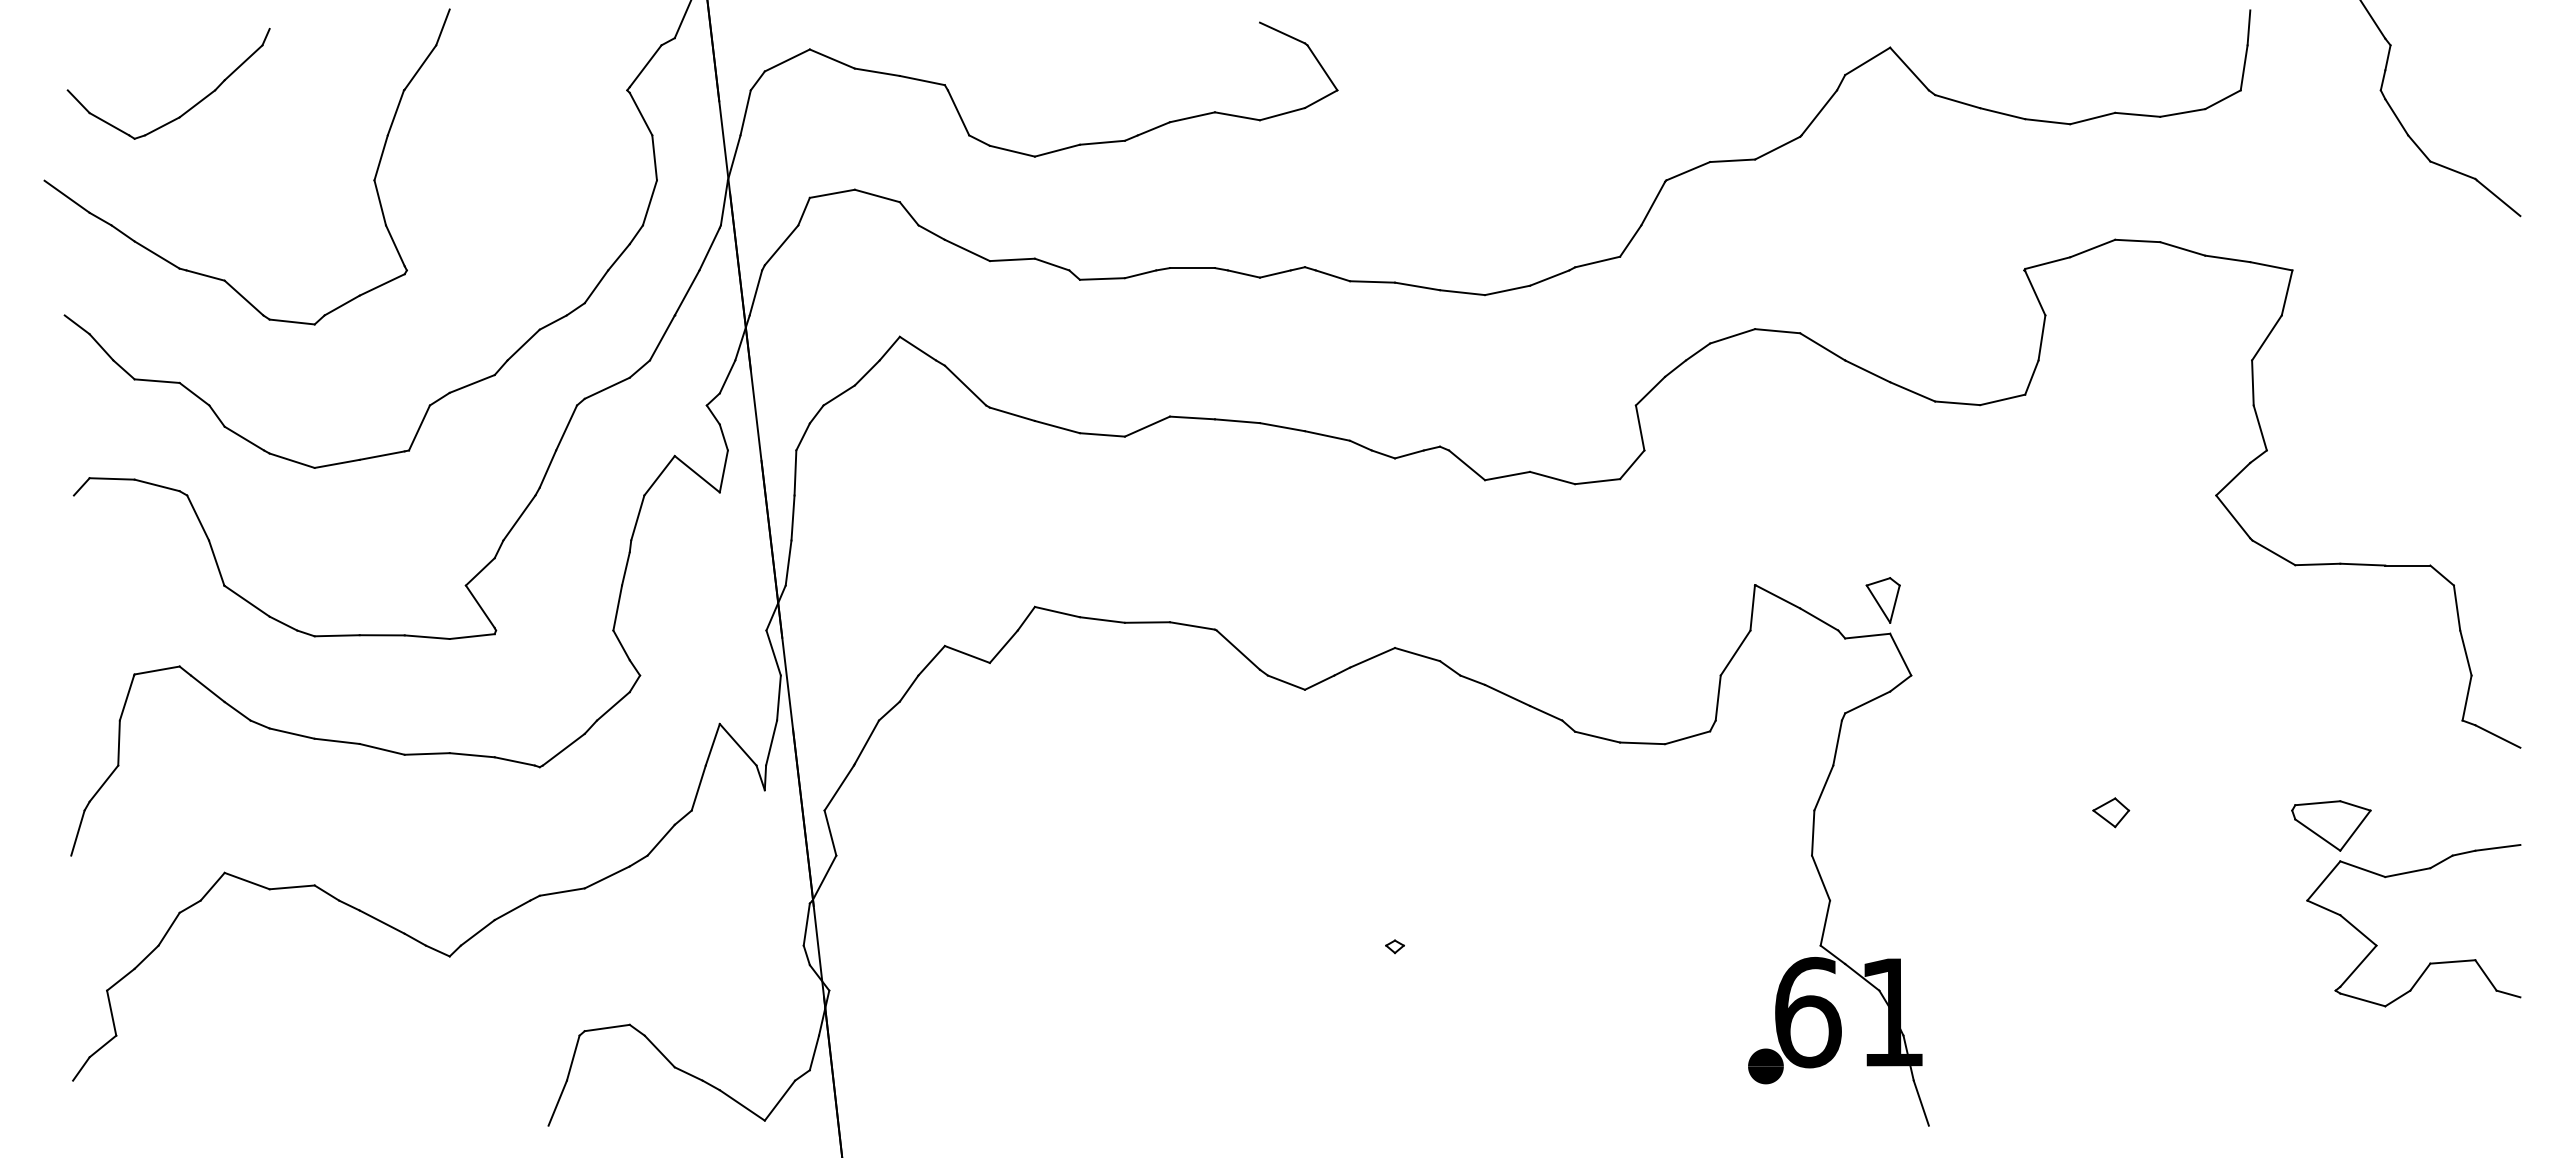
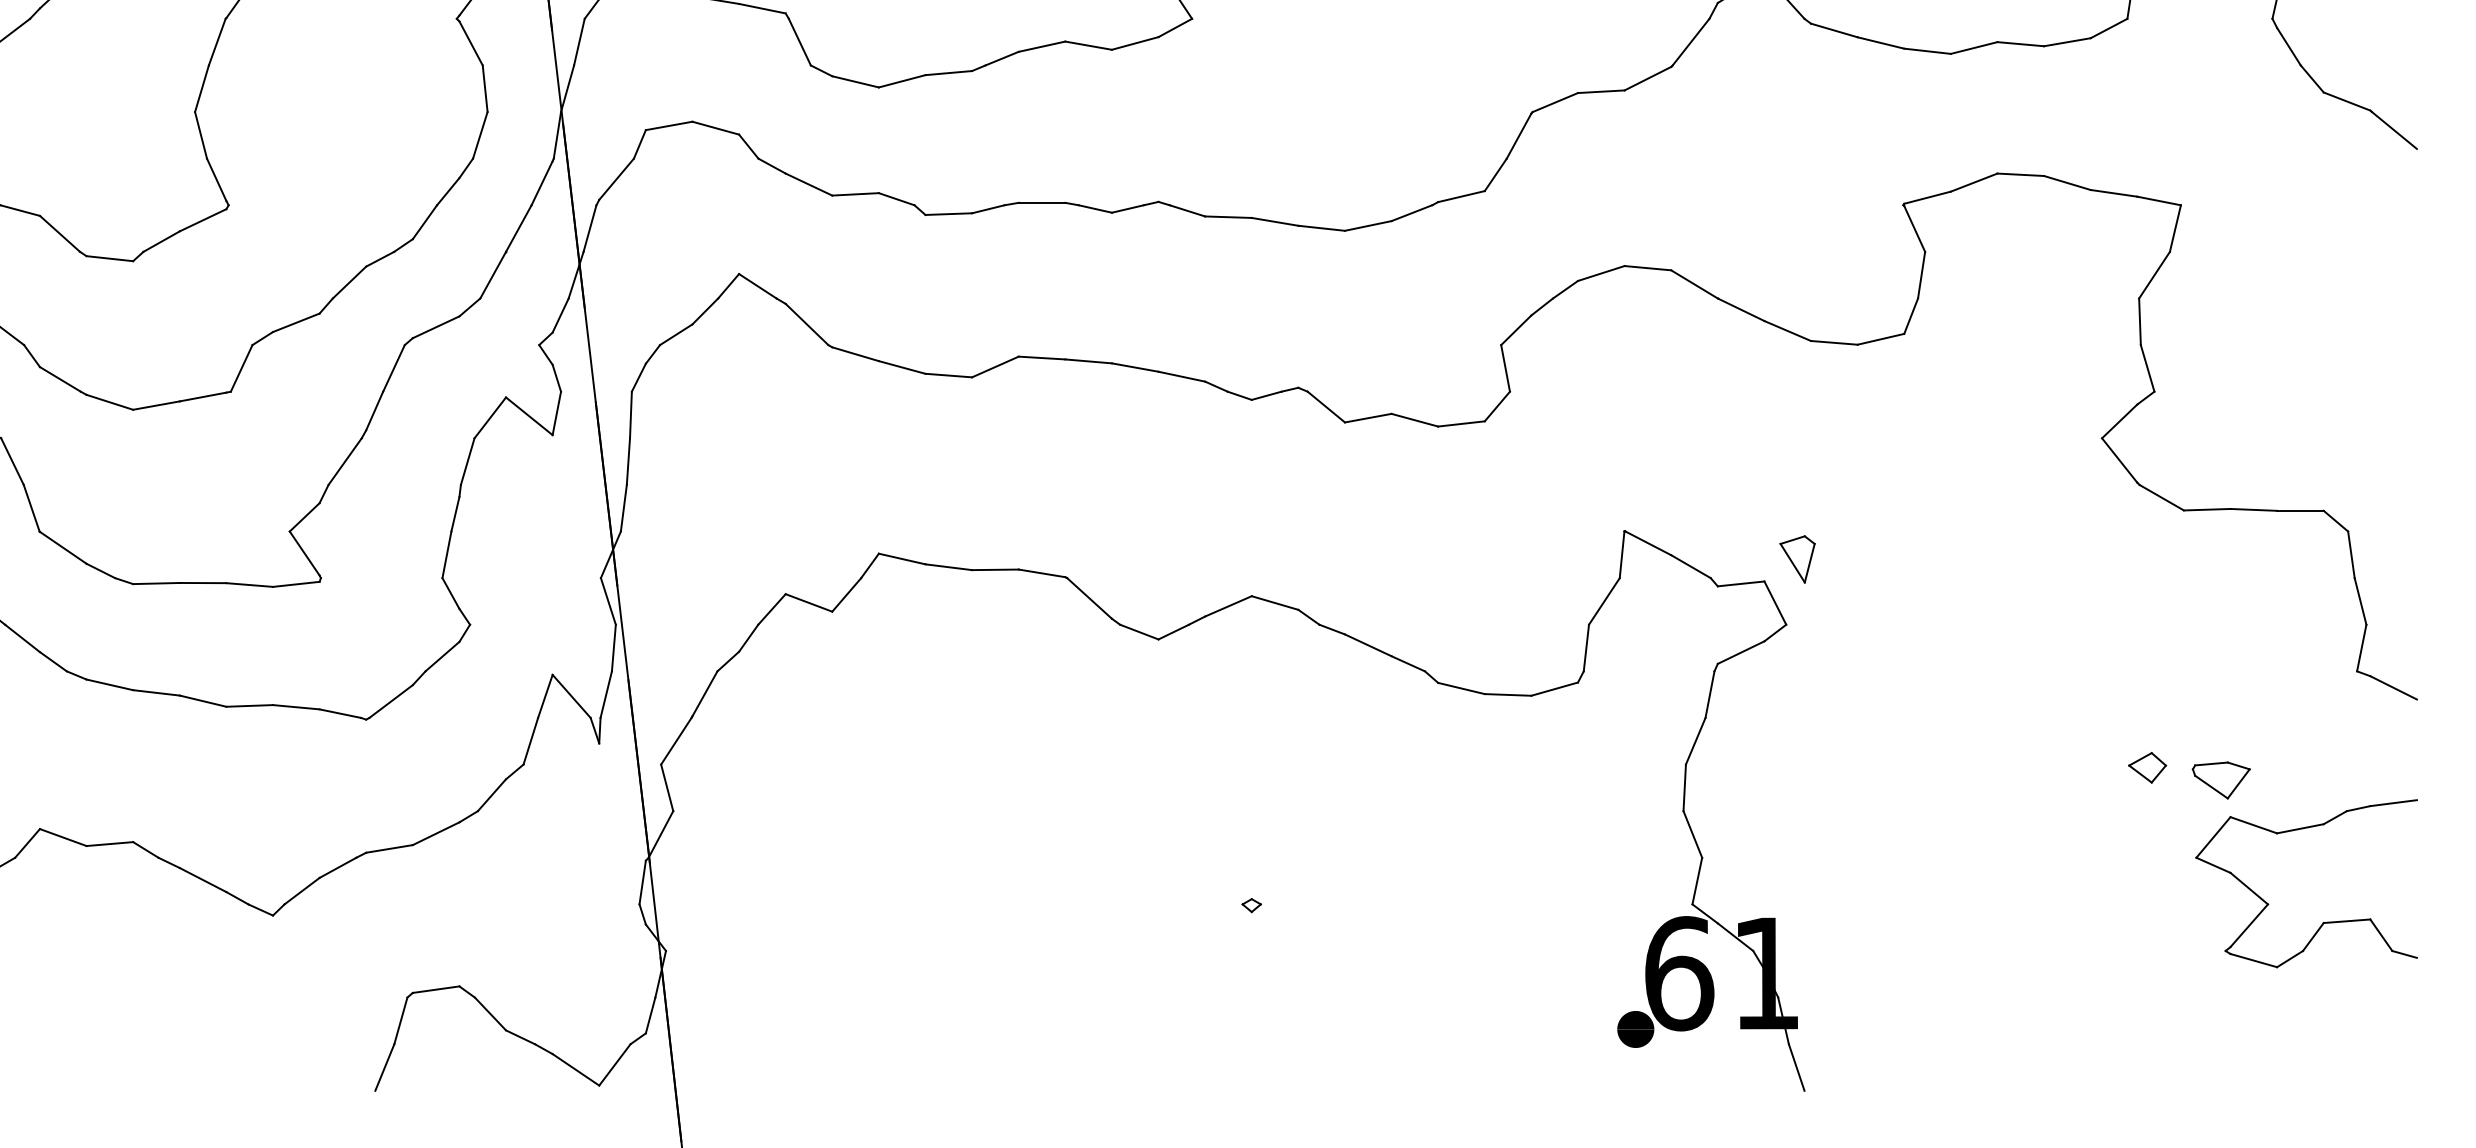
part: (1882, 600) -> (1796, 559), moved
part: (2111, 812) -> (2147, 767), moved
part: (2331, 825) -> (2221, 779), size x0.7

